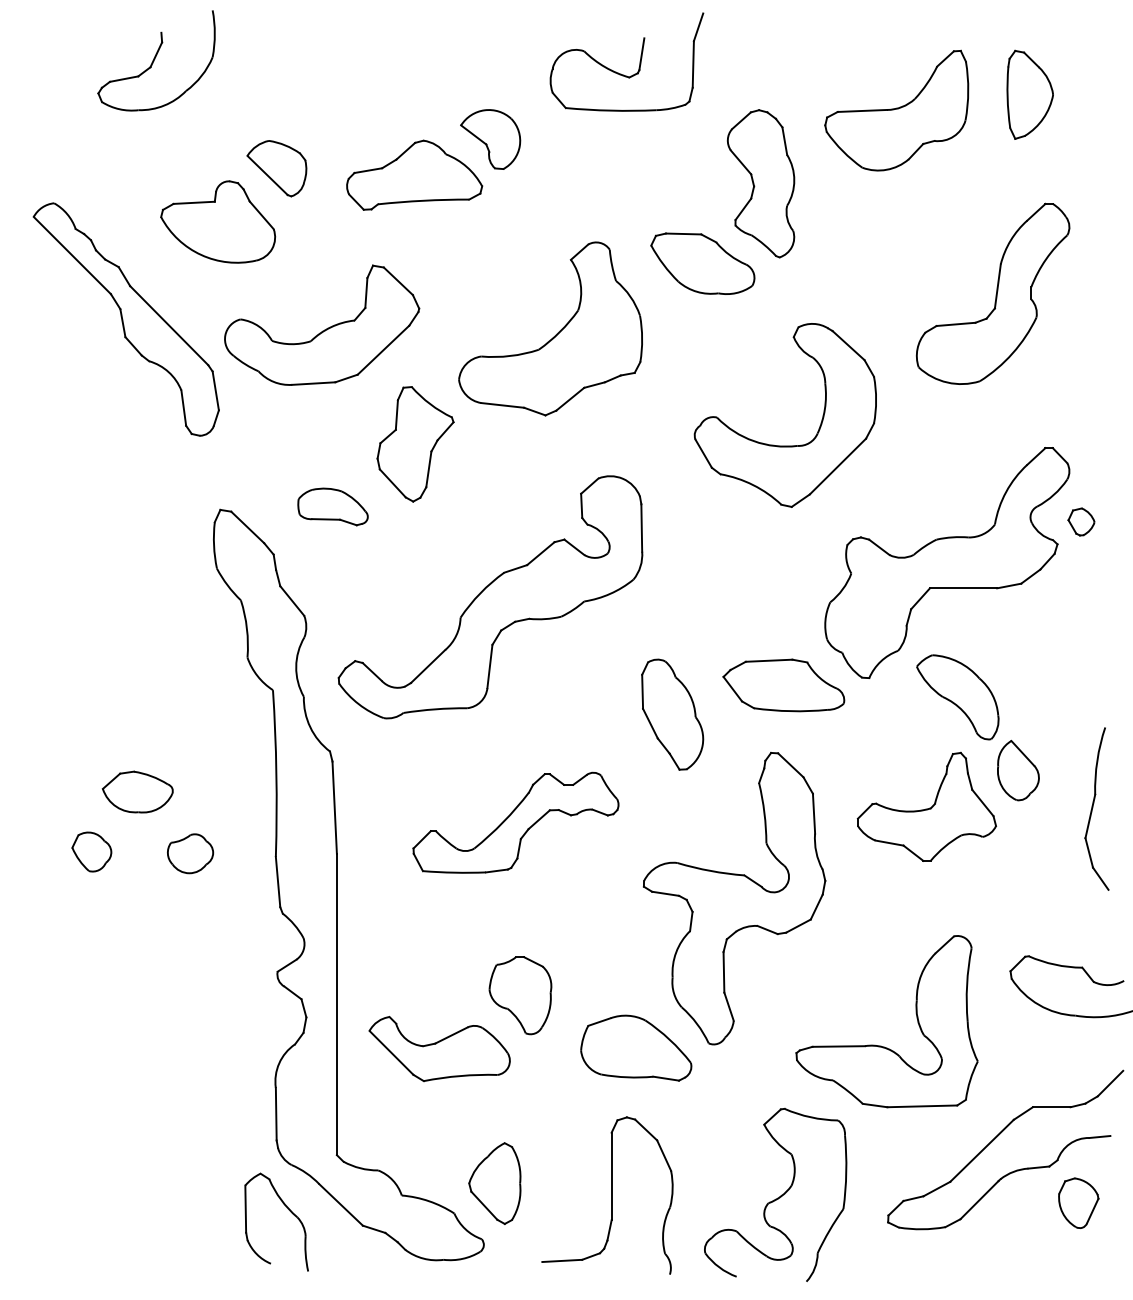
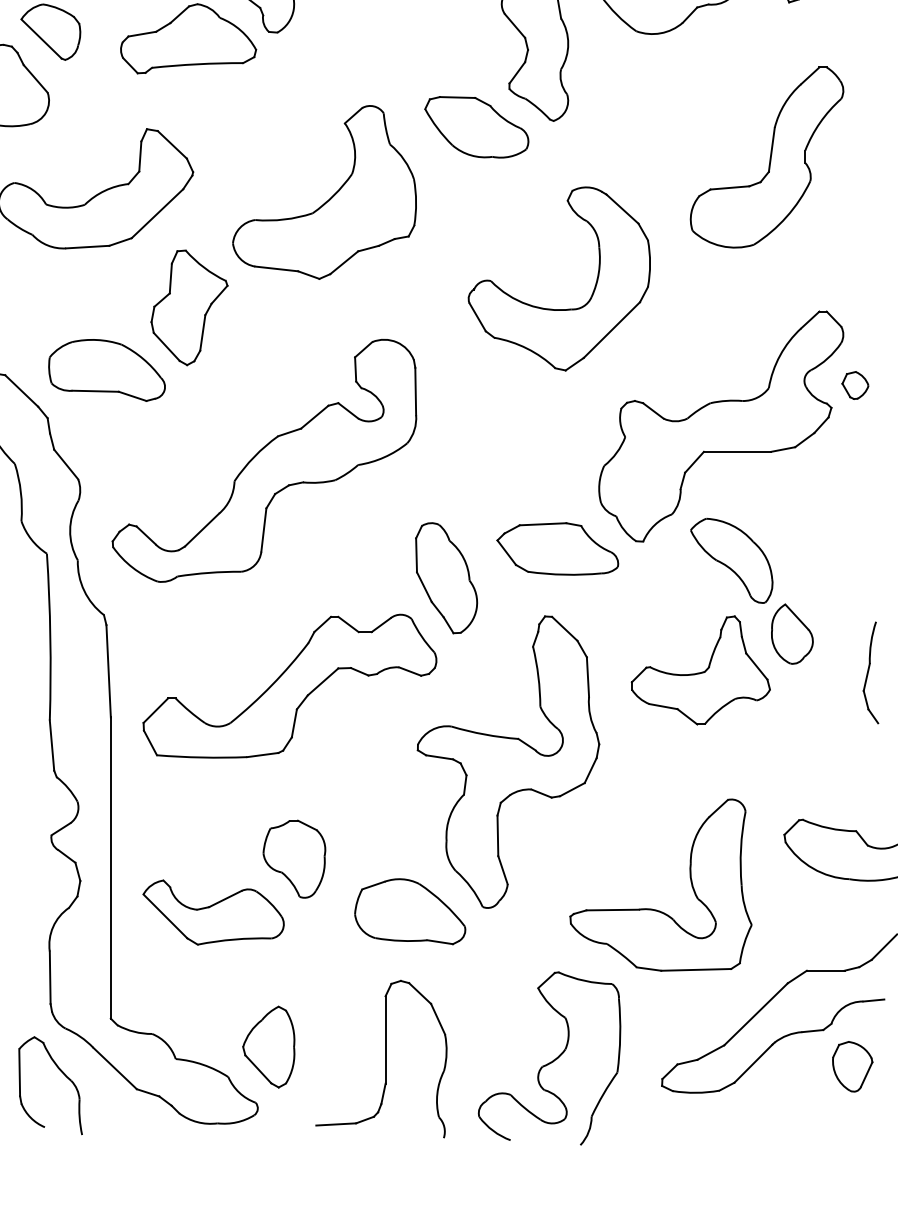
part: (332, 506) -> (106, 370), size x1.67
part: (1096, 809) -> (870, 673), size x0.62
part: (515, 822) -> (289, 686), size x1.43

